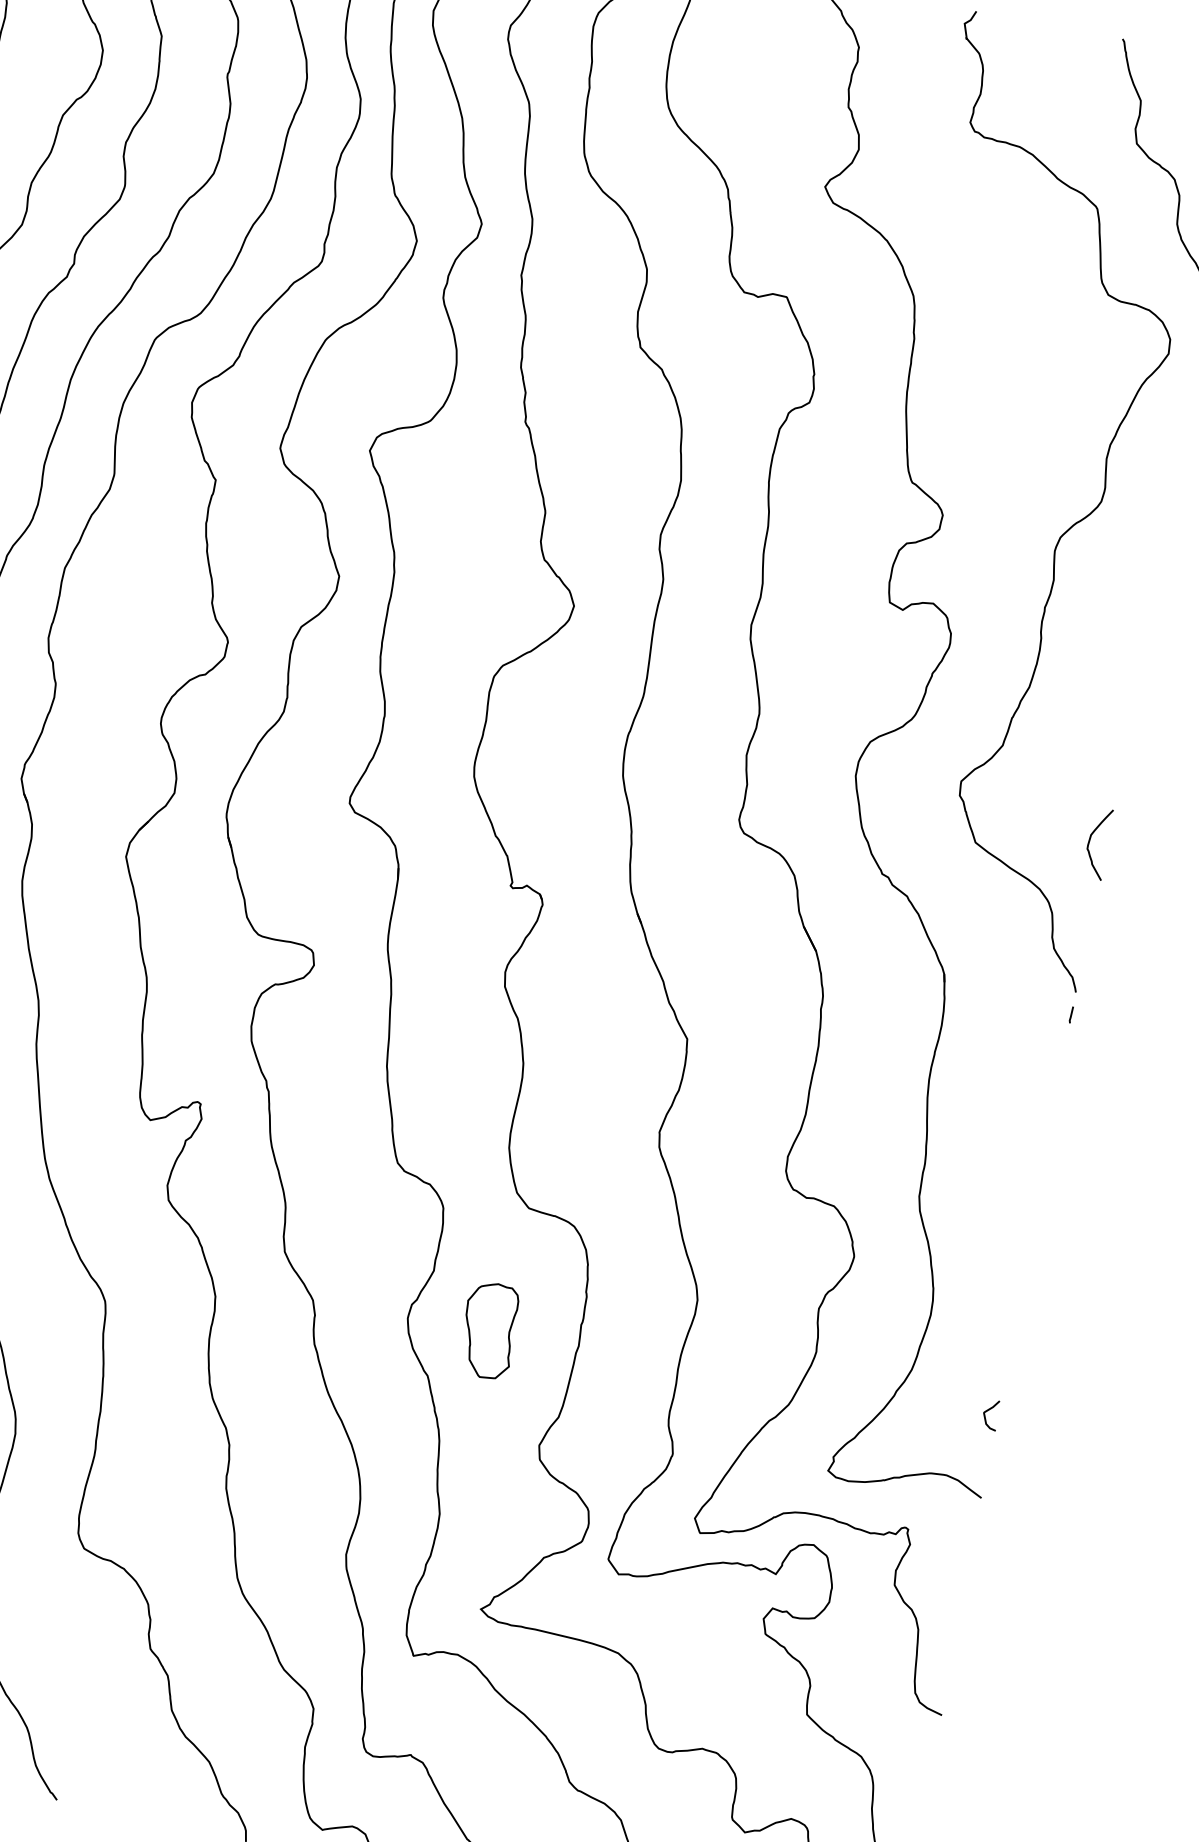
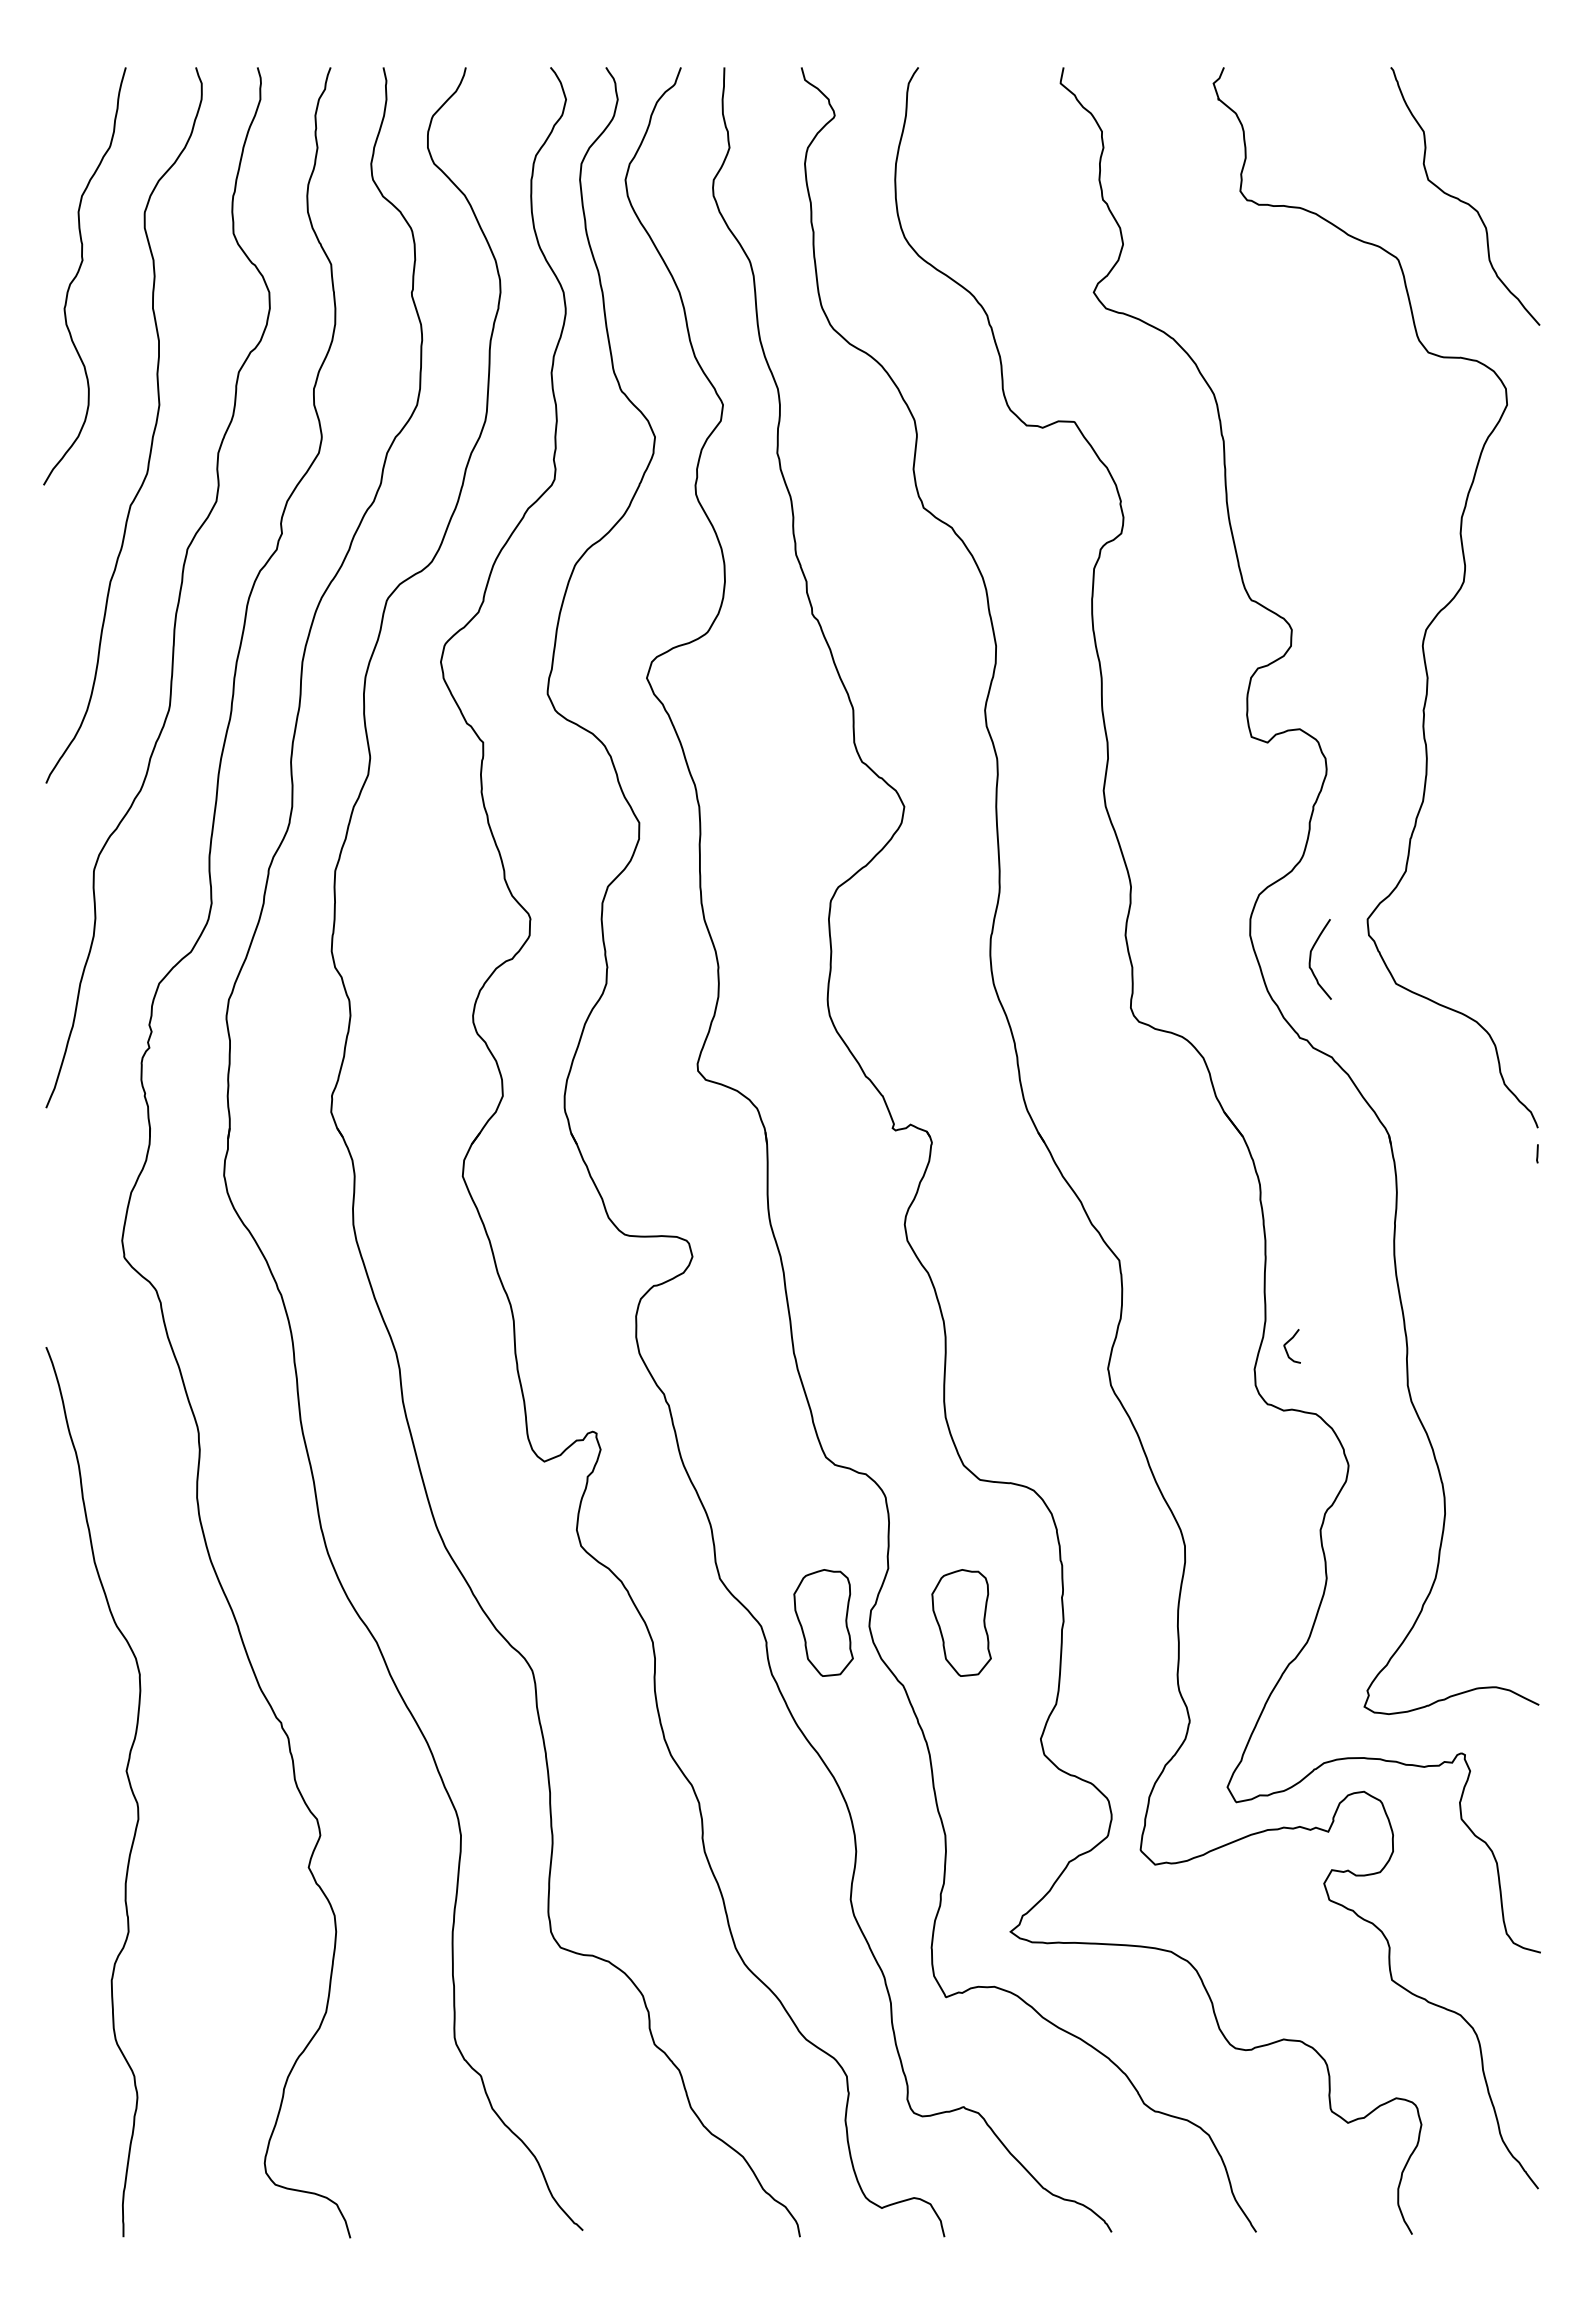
curve: (1090, 841) -> (1311, 958), moved
part: (368, 1307) -> (823, 1622), added
curve: (988, 1410) -> (1288, 1342), moved

